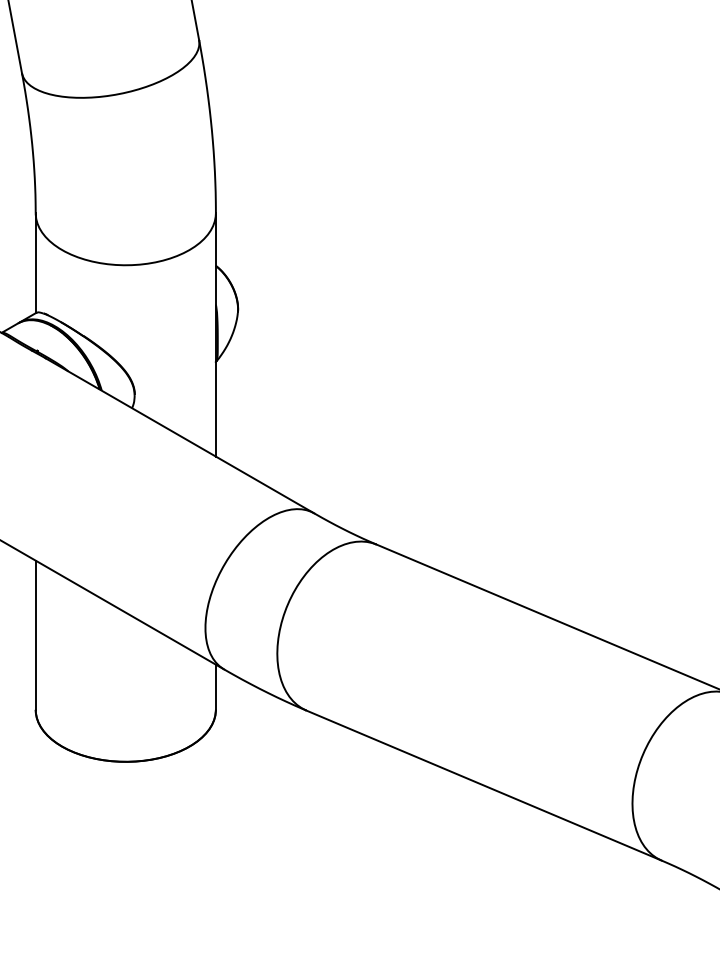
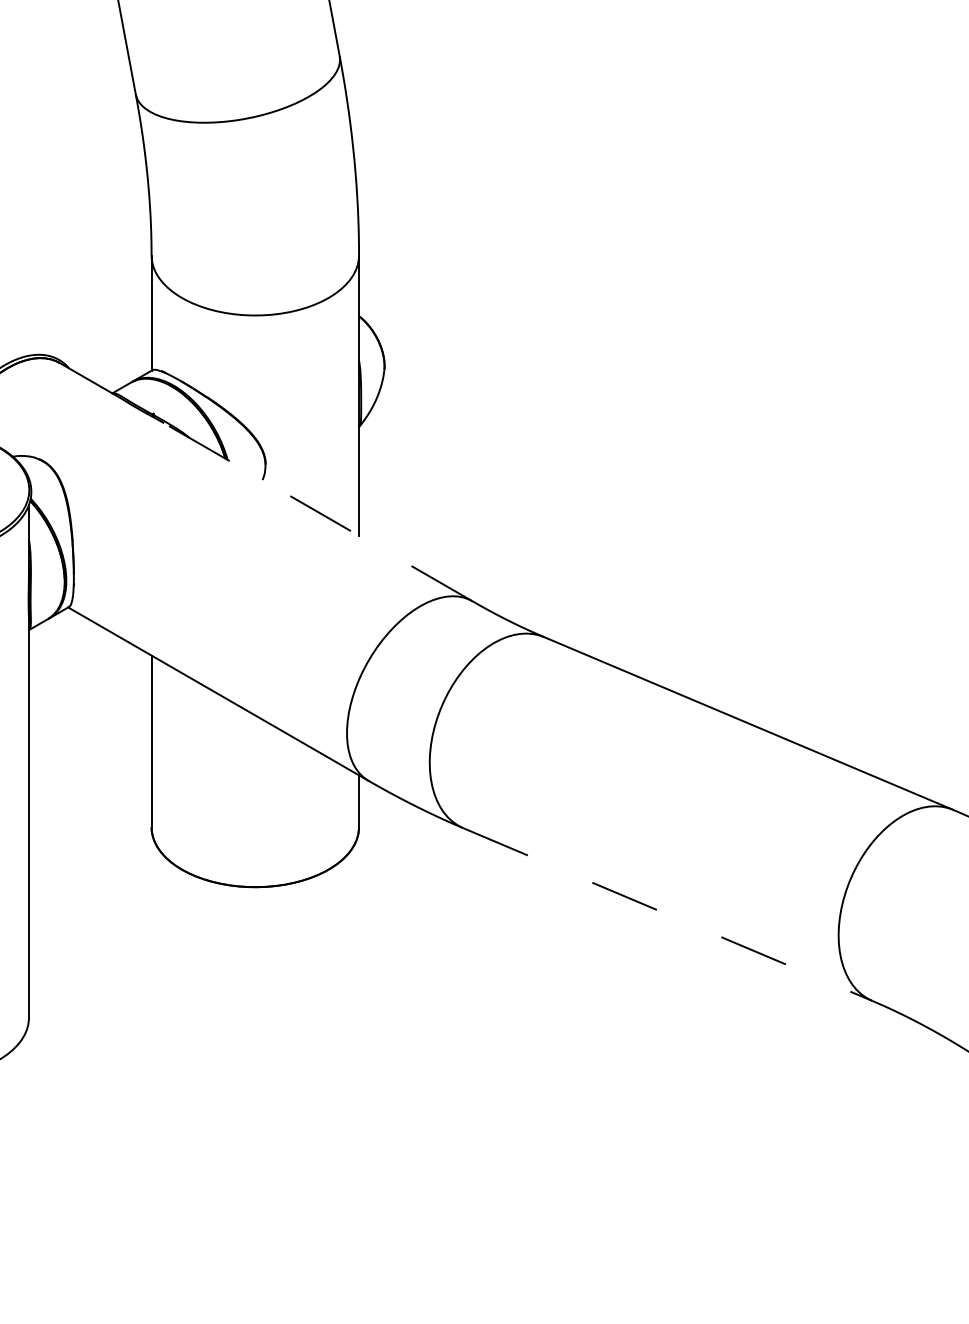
line: (179, 435) -> (317, 511), solid -> dashed
line: (483, 785) -> (667, 914), solid -> dashed

